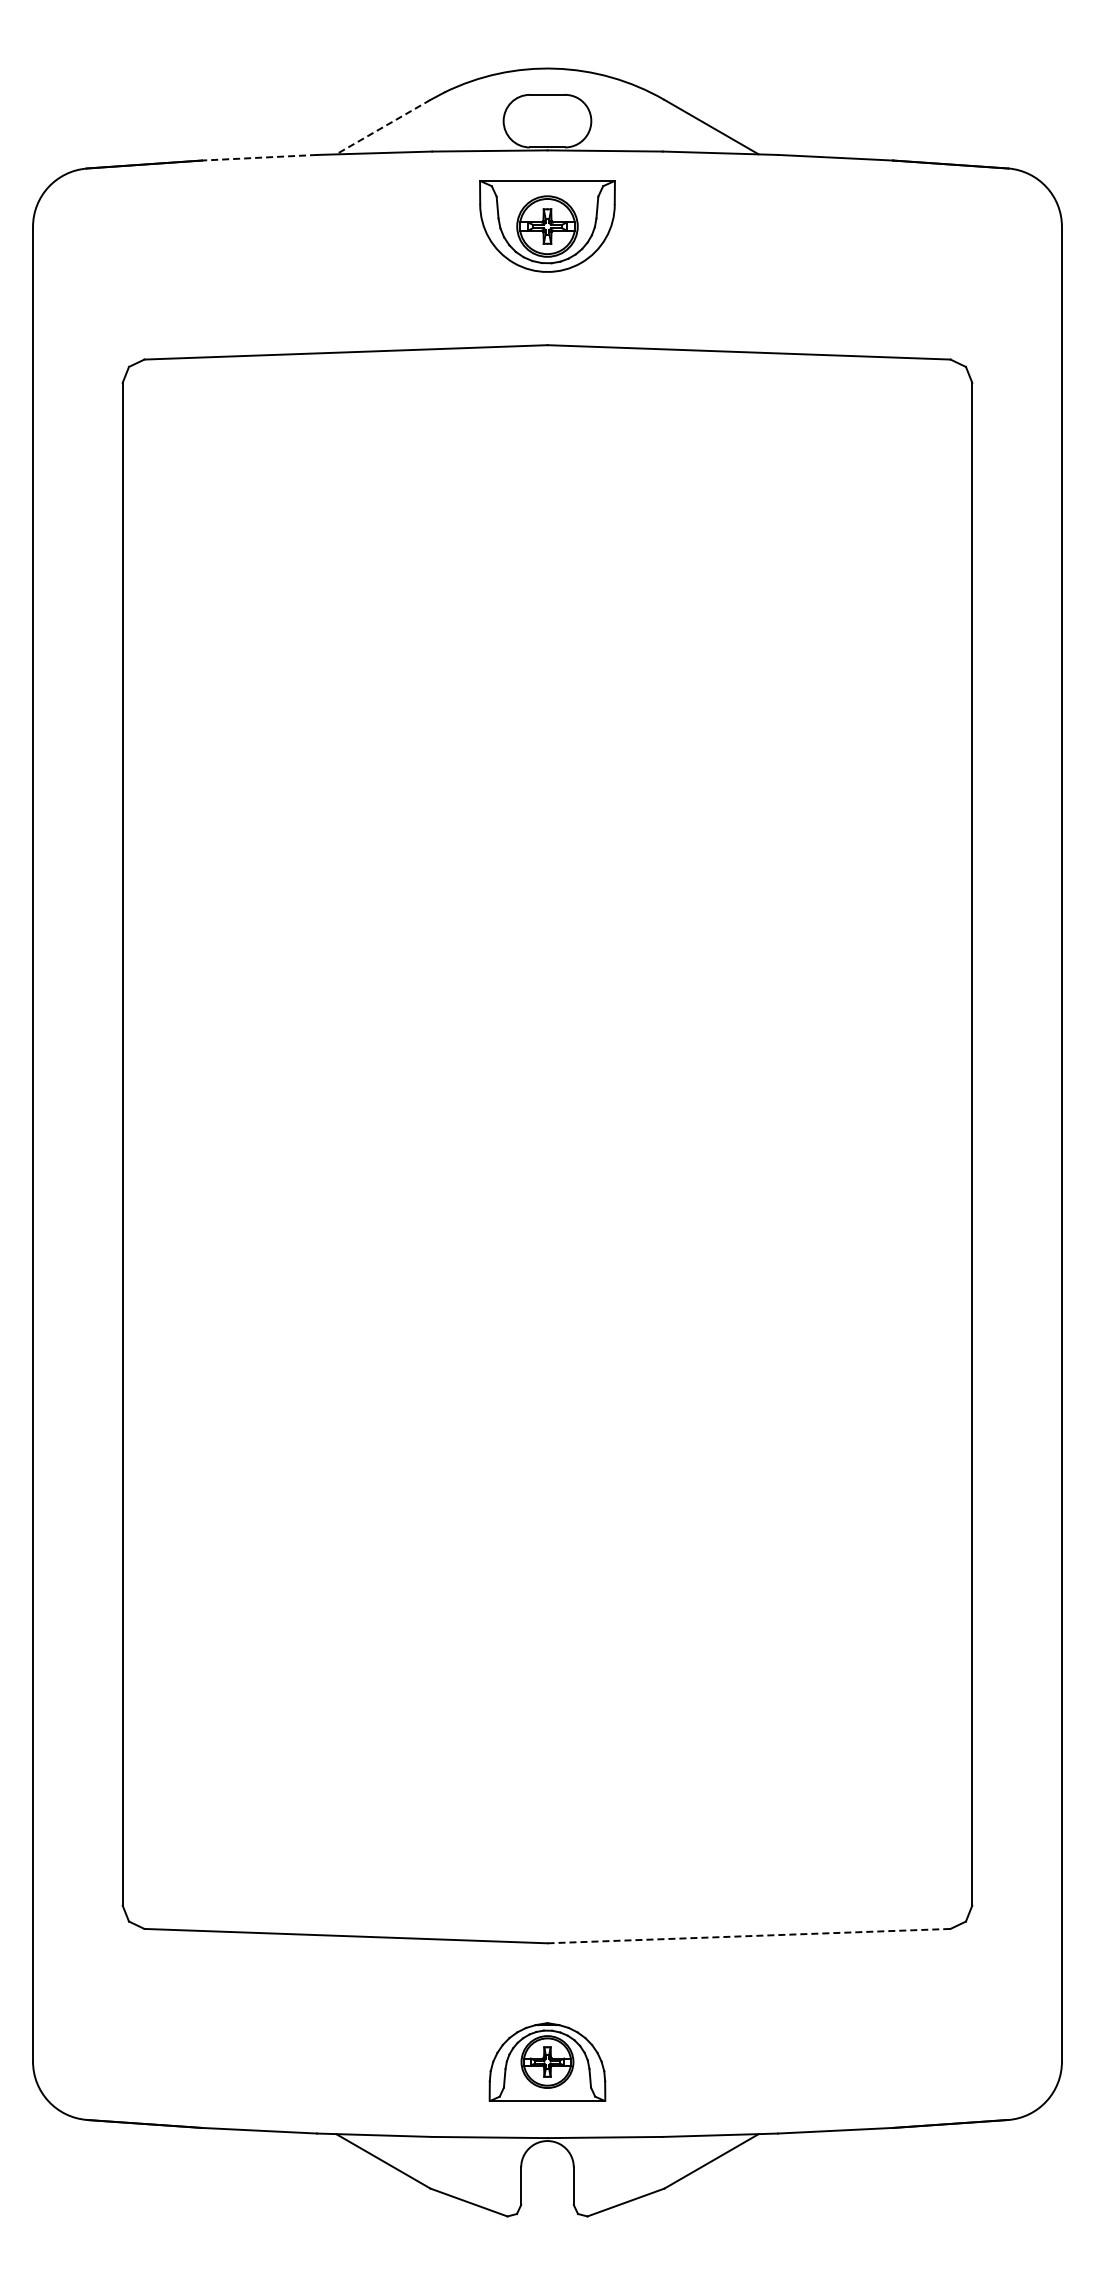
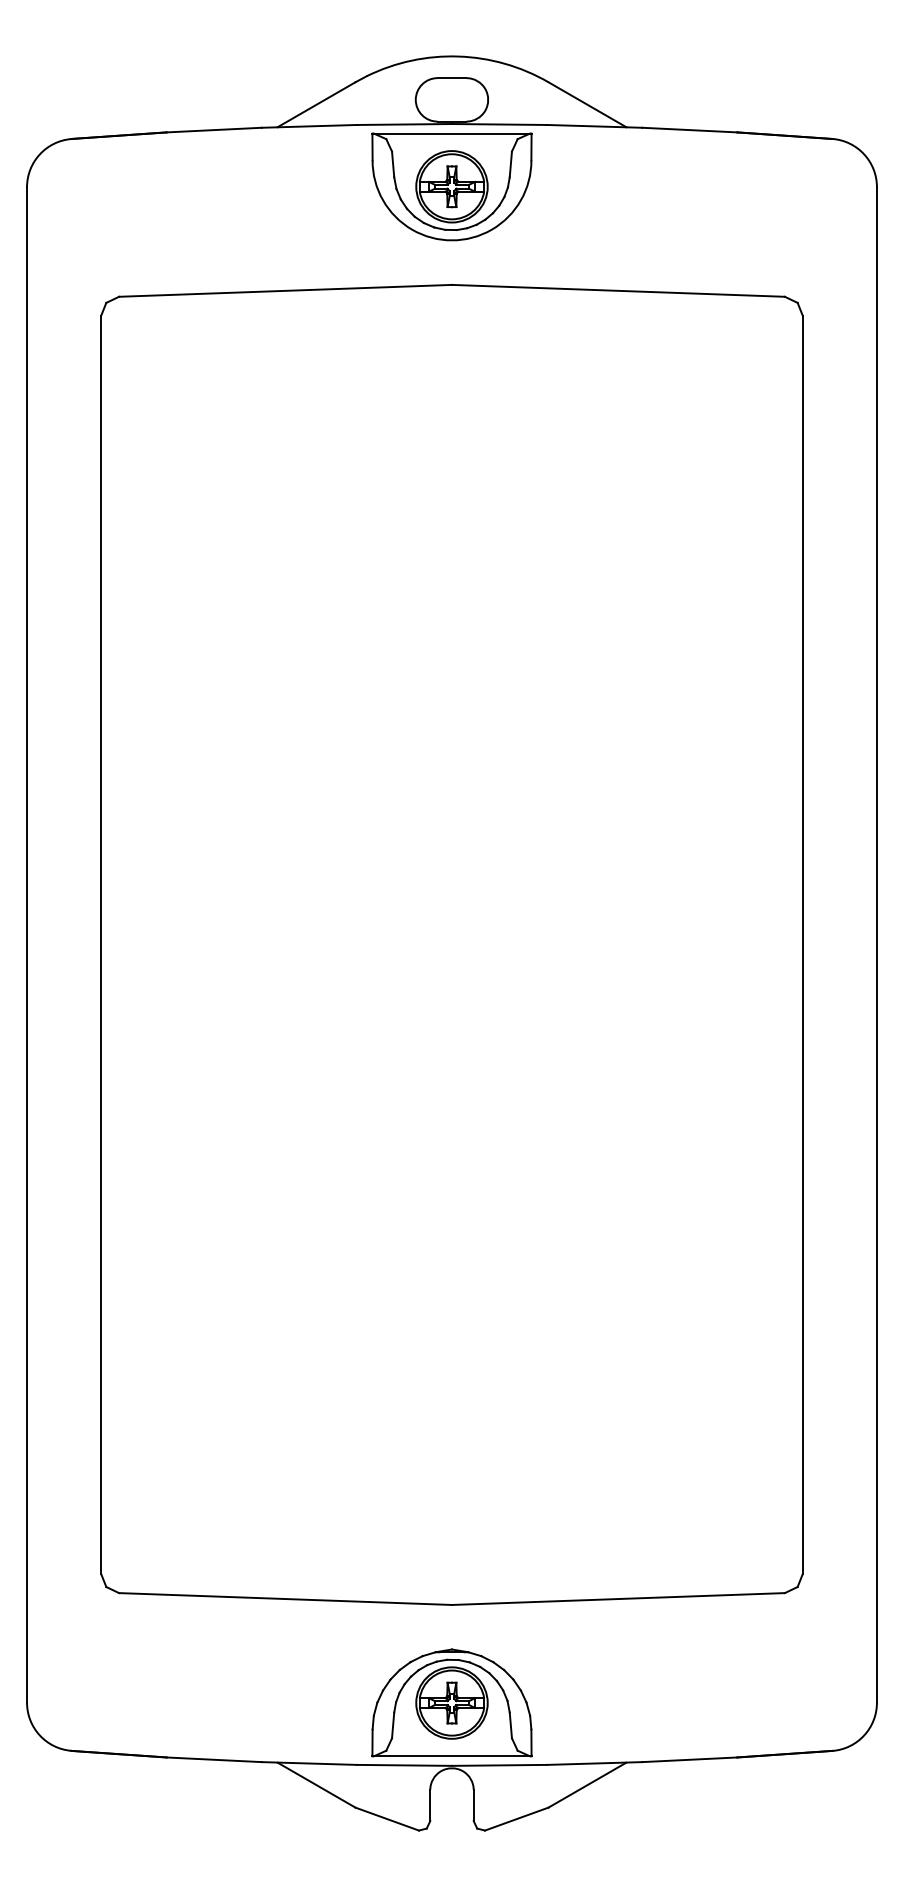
line: (383, 127) -> (316, 105), dashed -> solid
line: (259, 157) -> (214, 129), dashed -> solid
part: (547, 226) -> (452, 186), size x1.43
line: (749, 1936) -> (618, 1599), dashed -> solid
part: (547, 2061) -> (452, 1702), size x1.67

